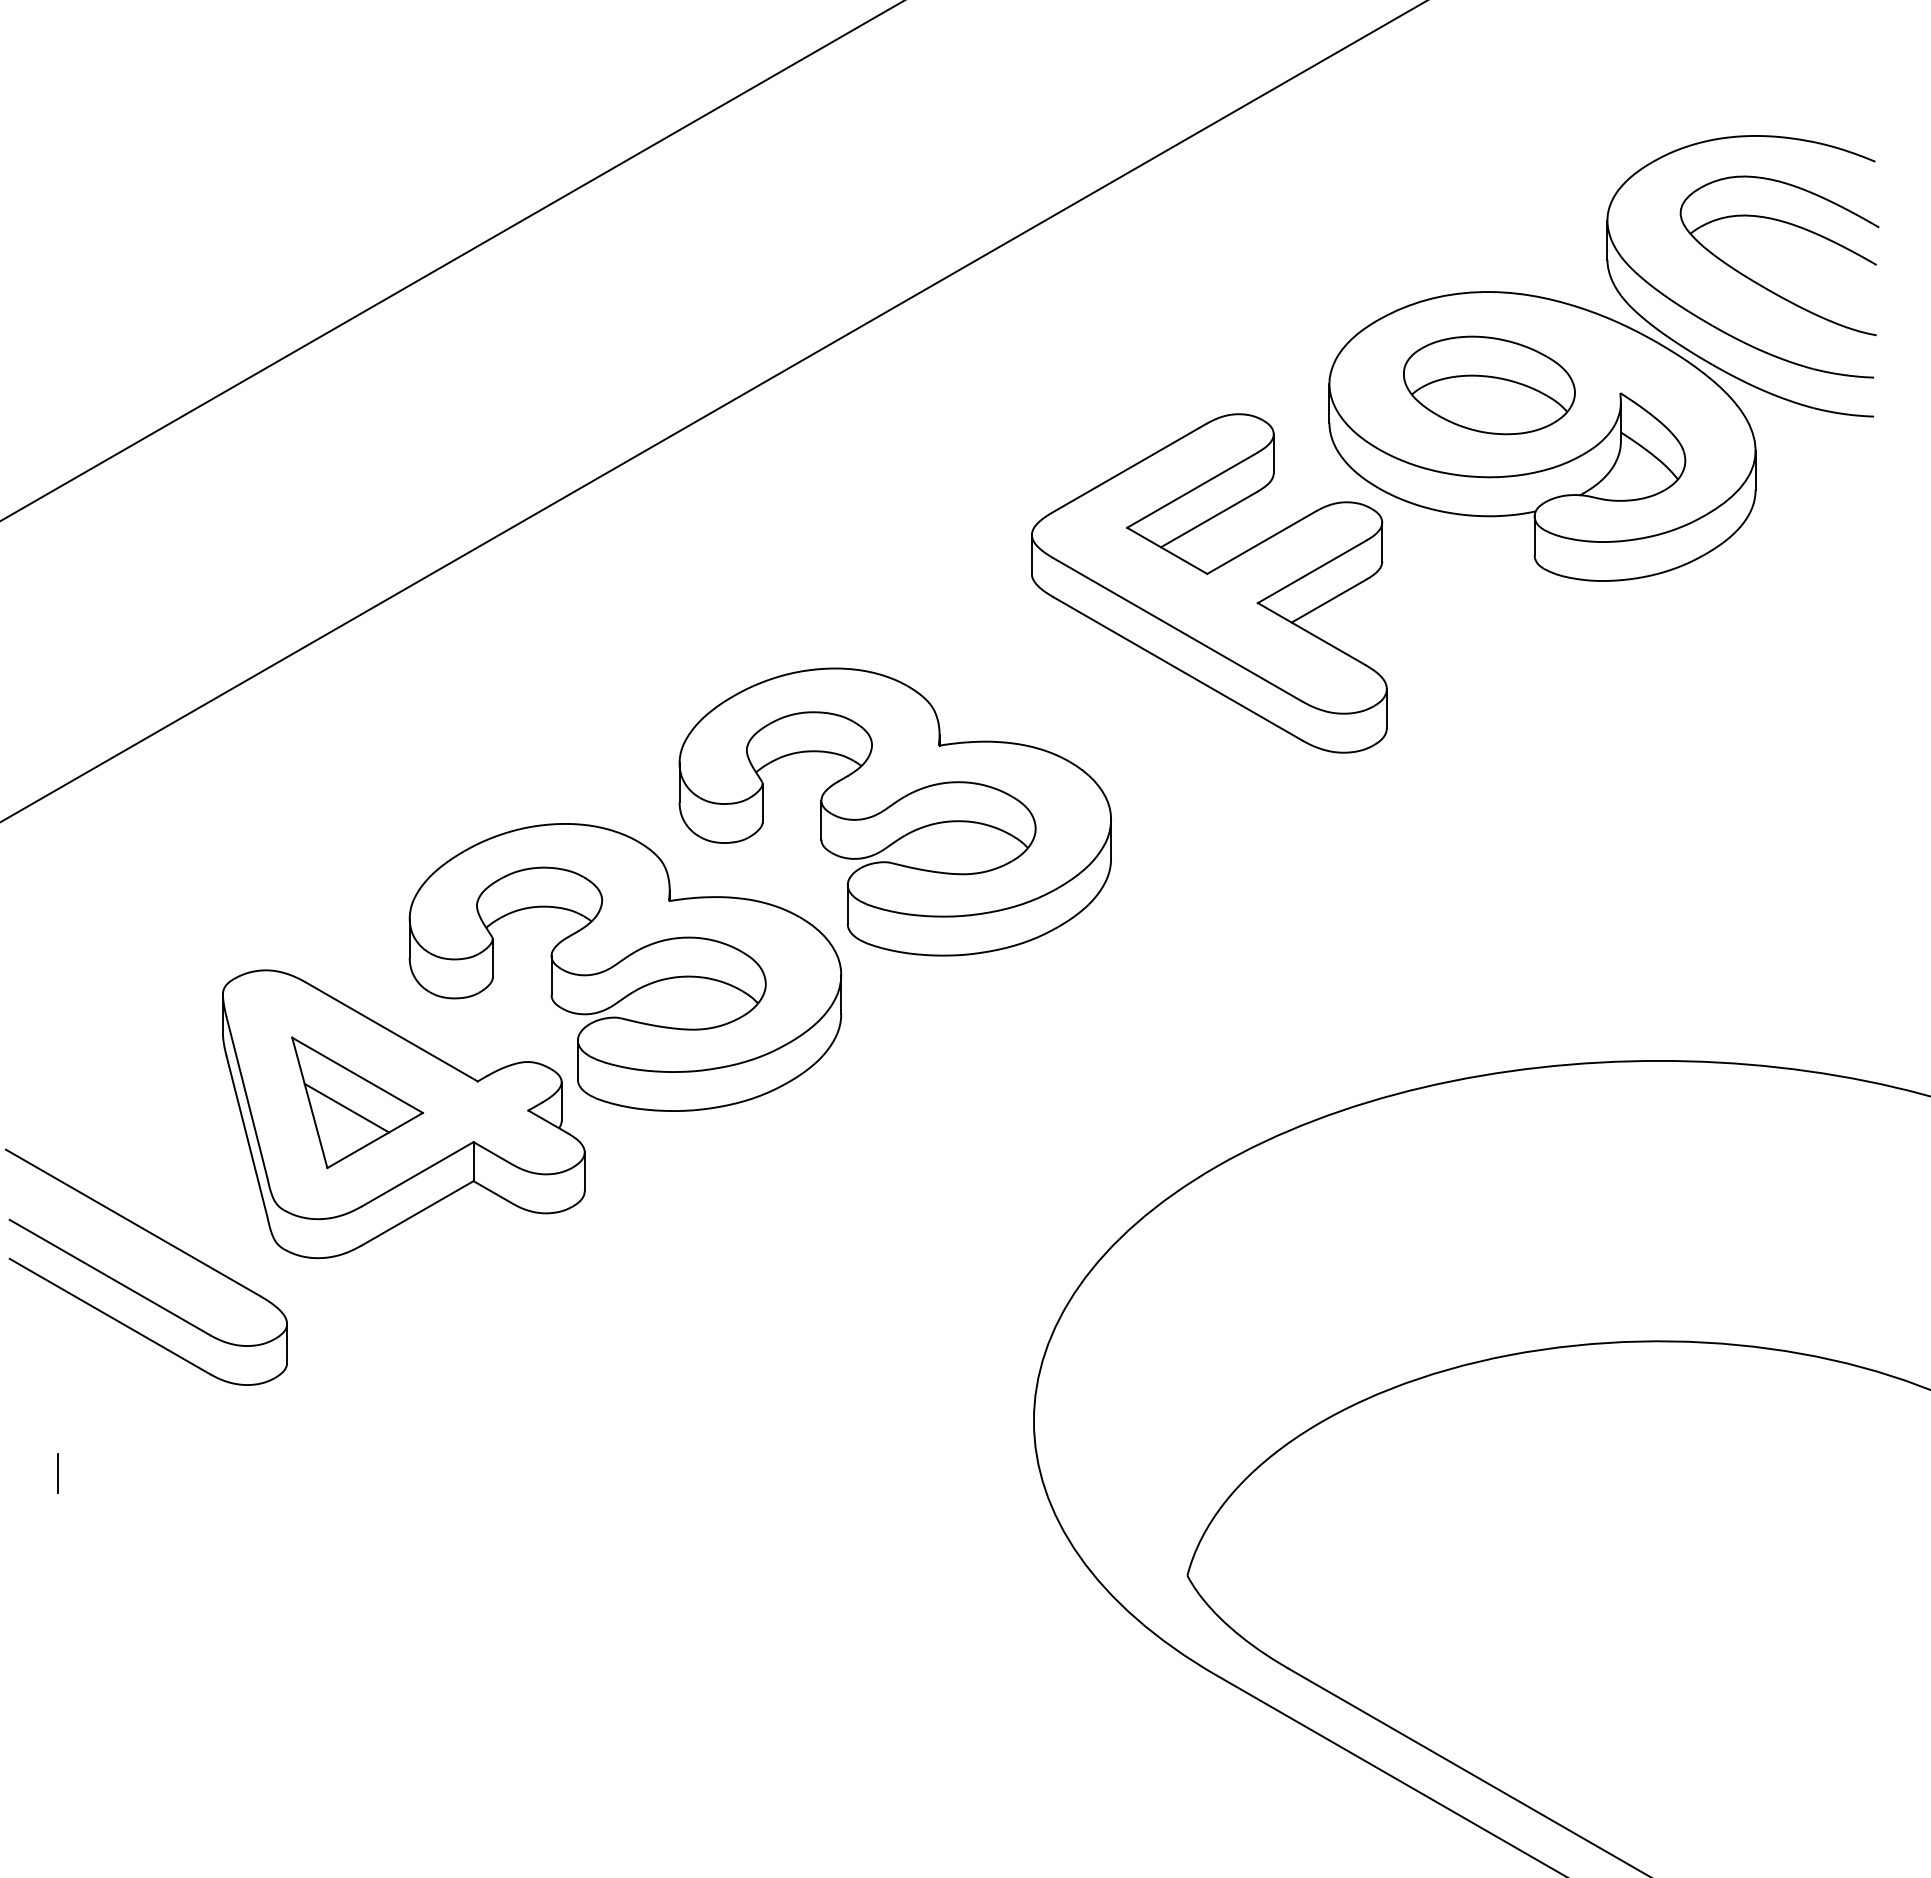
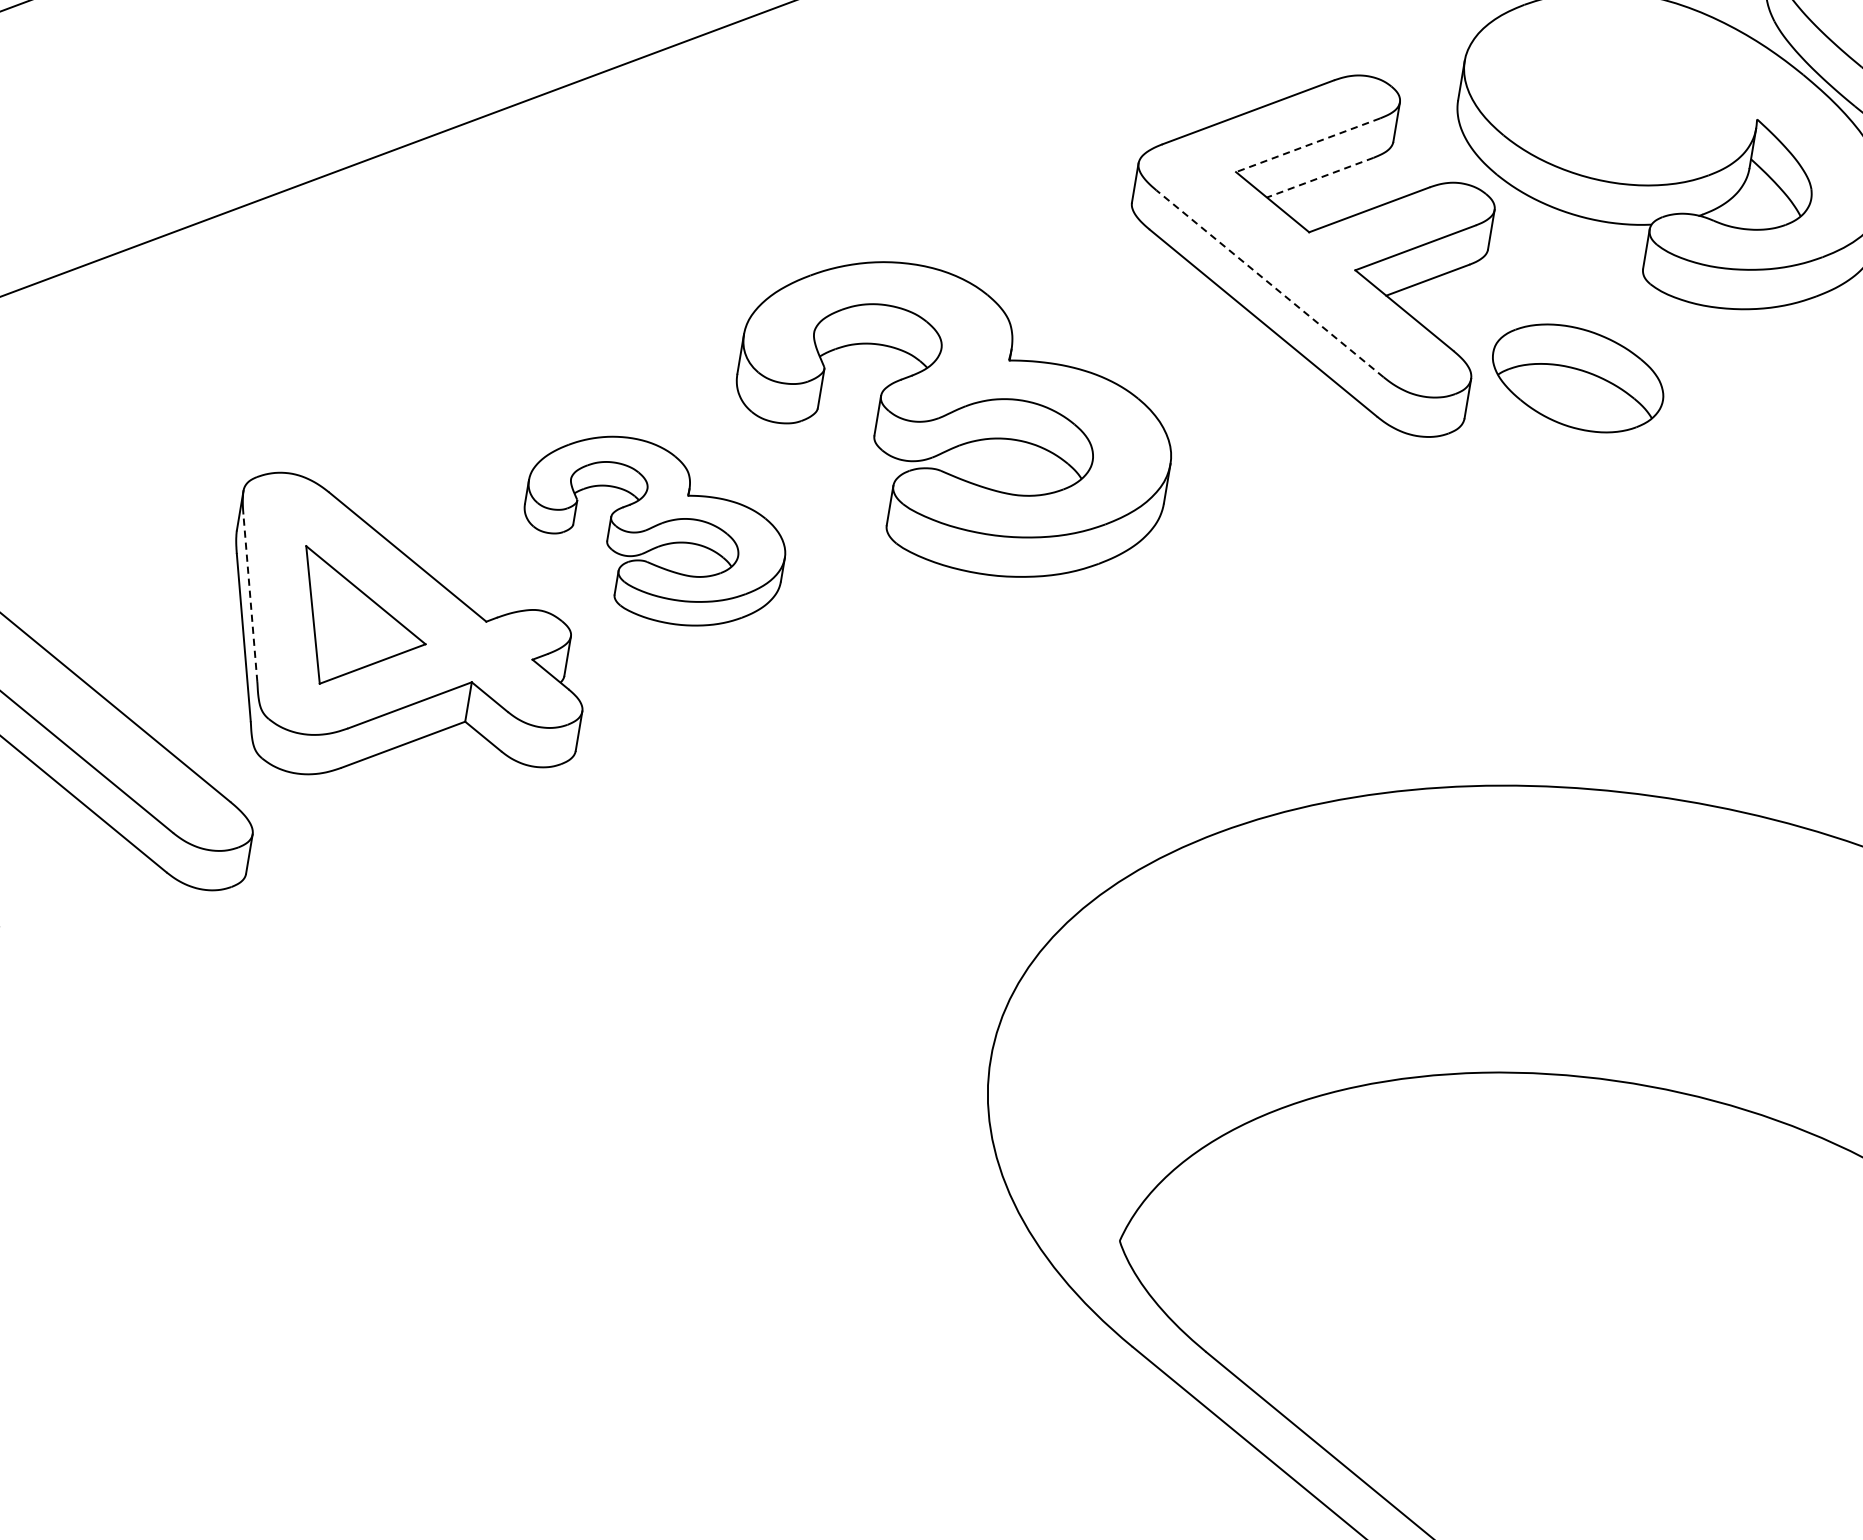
part: (1489, 385) -> (1577, 378), moved
line: (1191, 490) -> (1307, 145), solid -> dashed
line: (1209, 519) -> (1320, 177), solid -> dashed
line: (1177, 629) -> (1269, 283), solid -> dashed
part: (625, 967) -> (654, 531), size x0.6
line: (246, 1096) -> (250, 597), solid -> dashed
line: (346, 1107) -> (349, 625), removed

